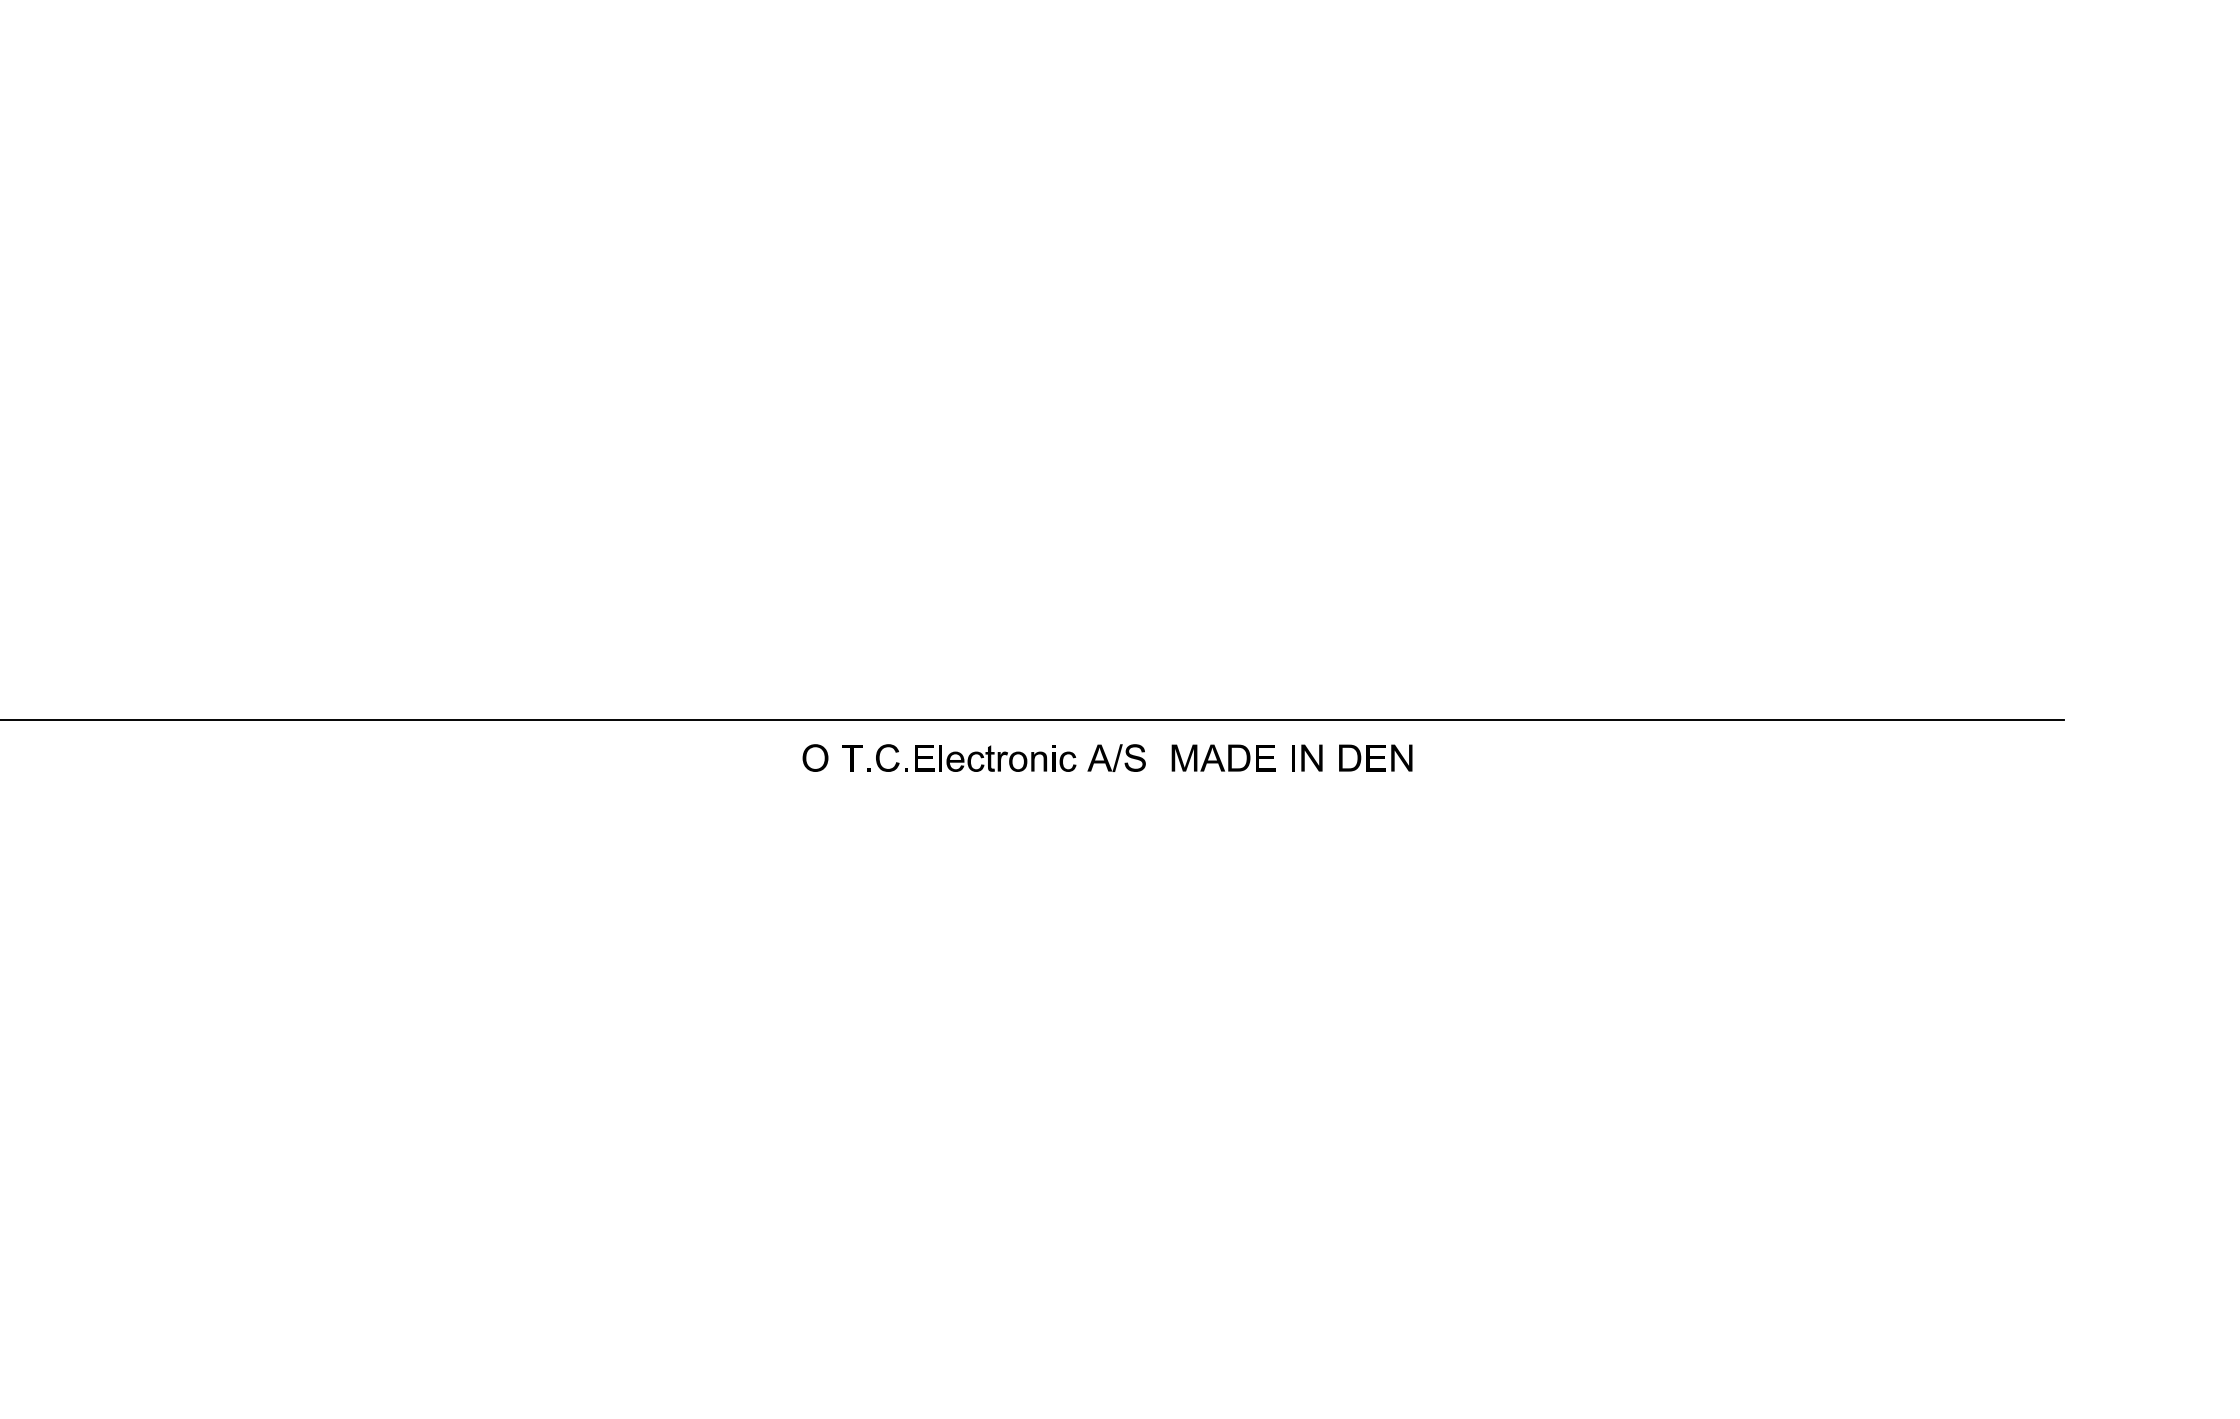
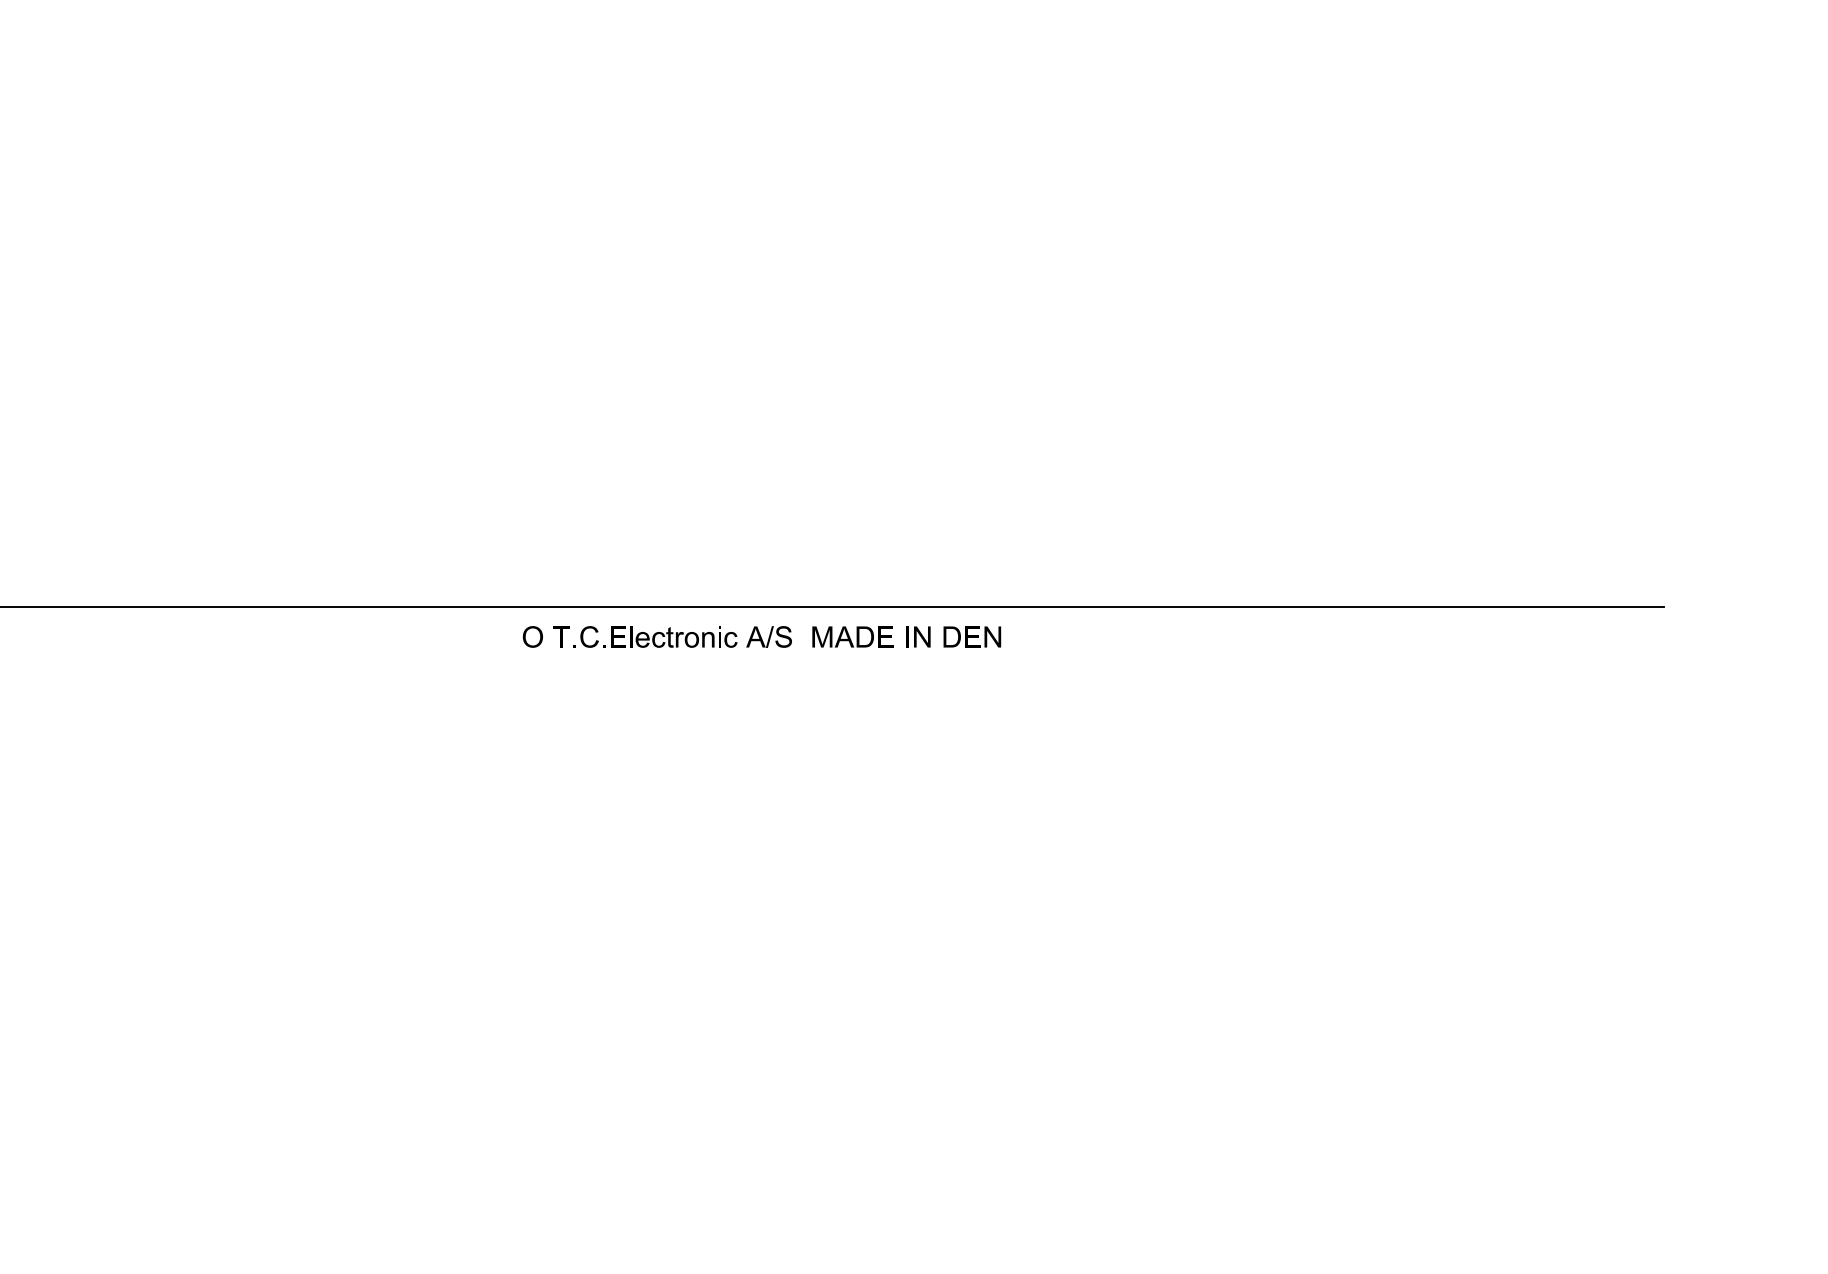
part: (1106, 757) -> (761, 636), moved

